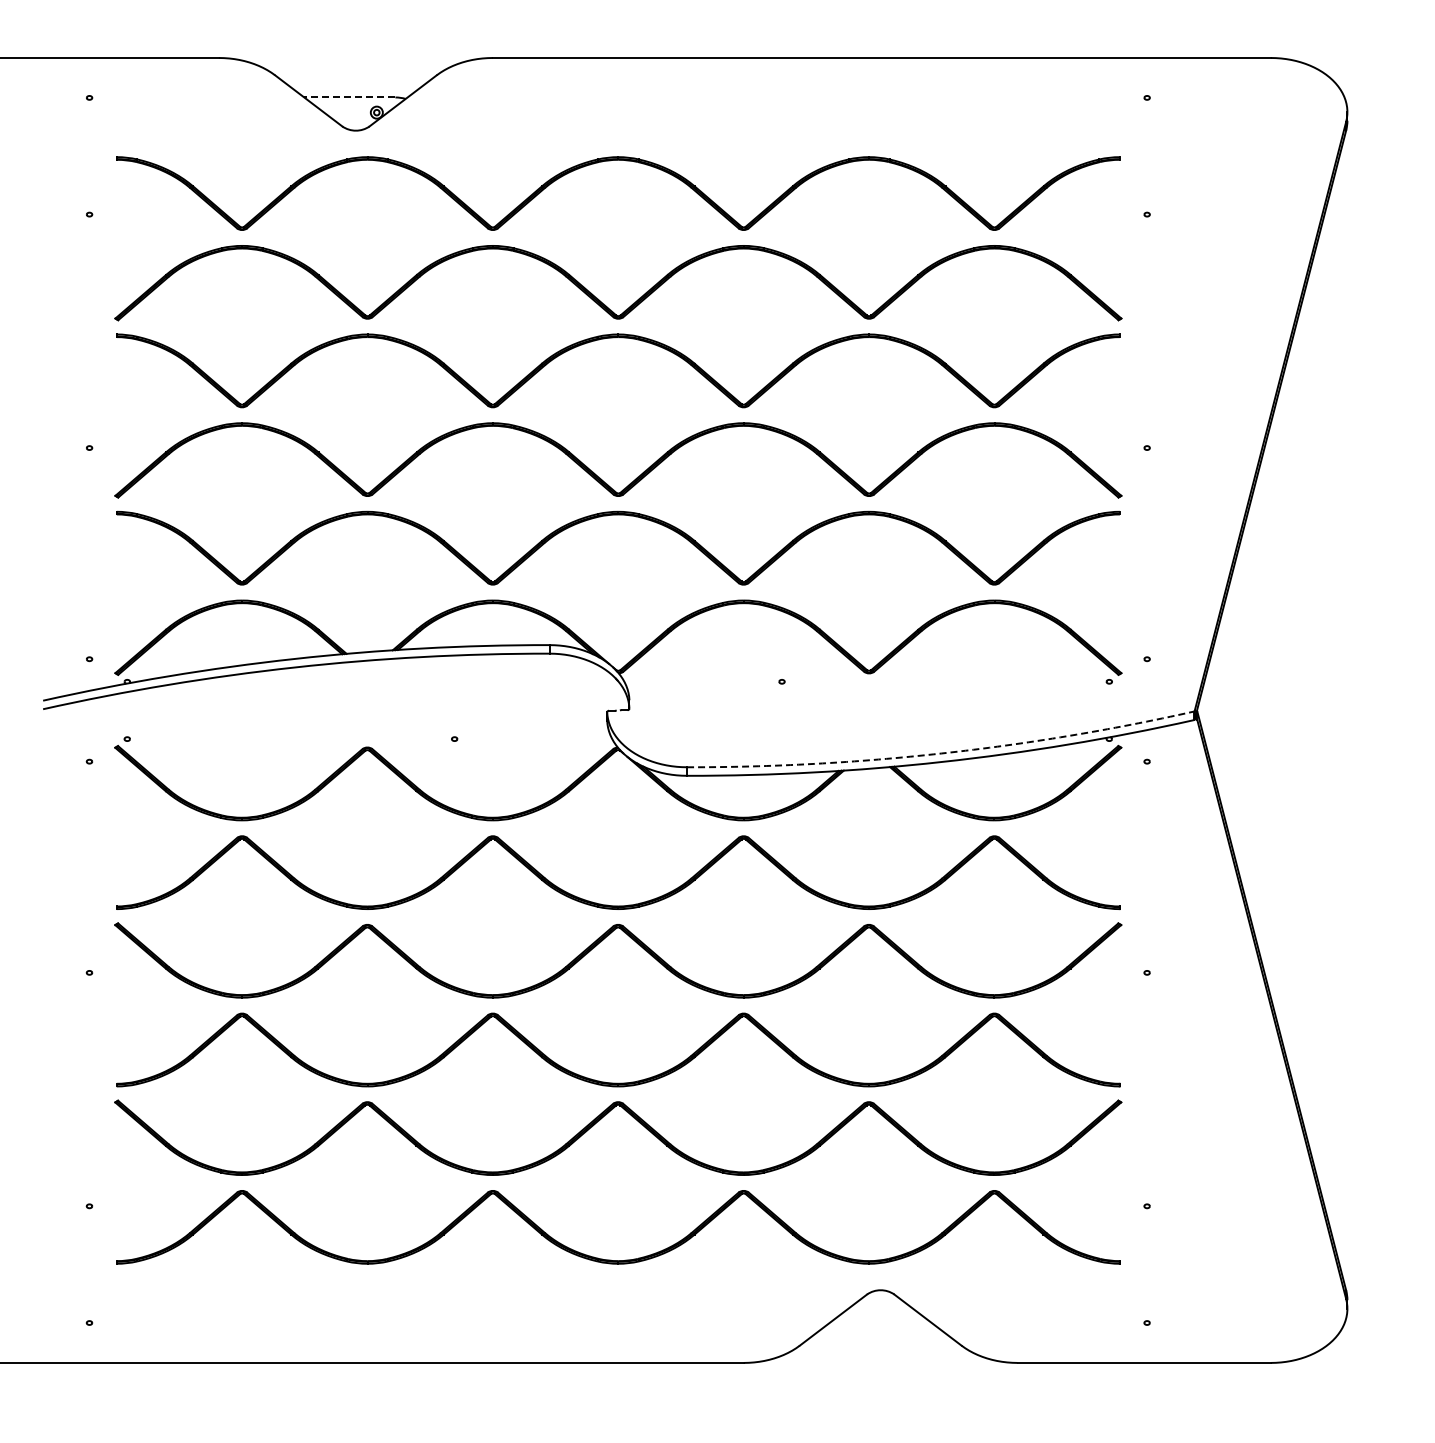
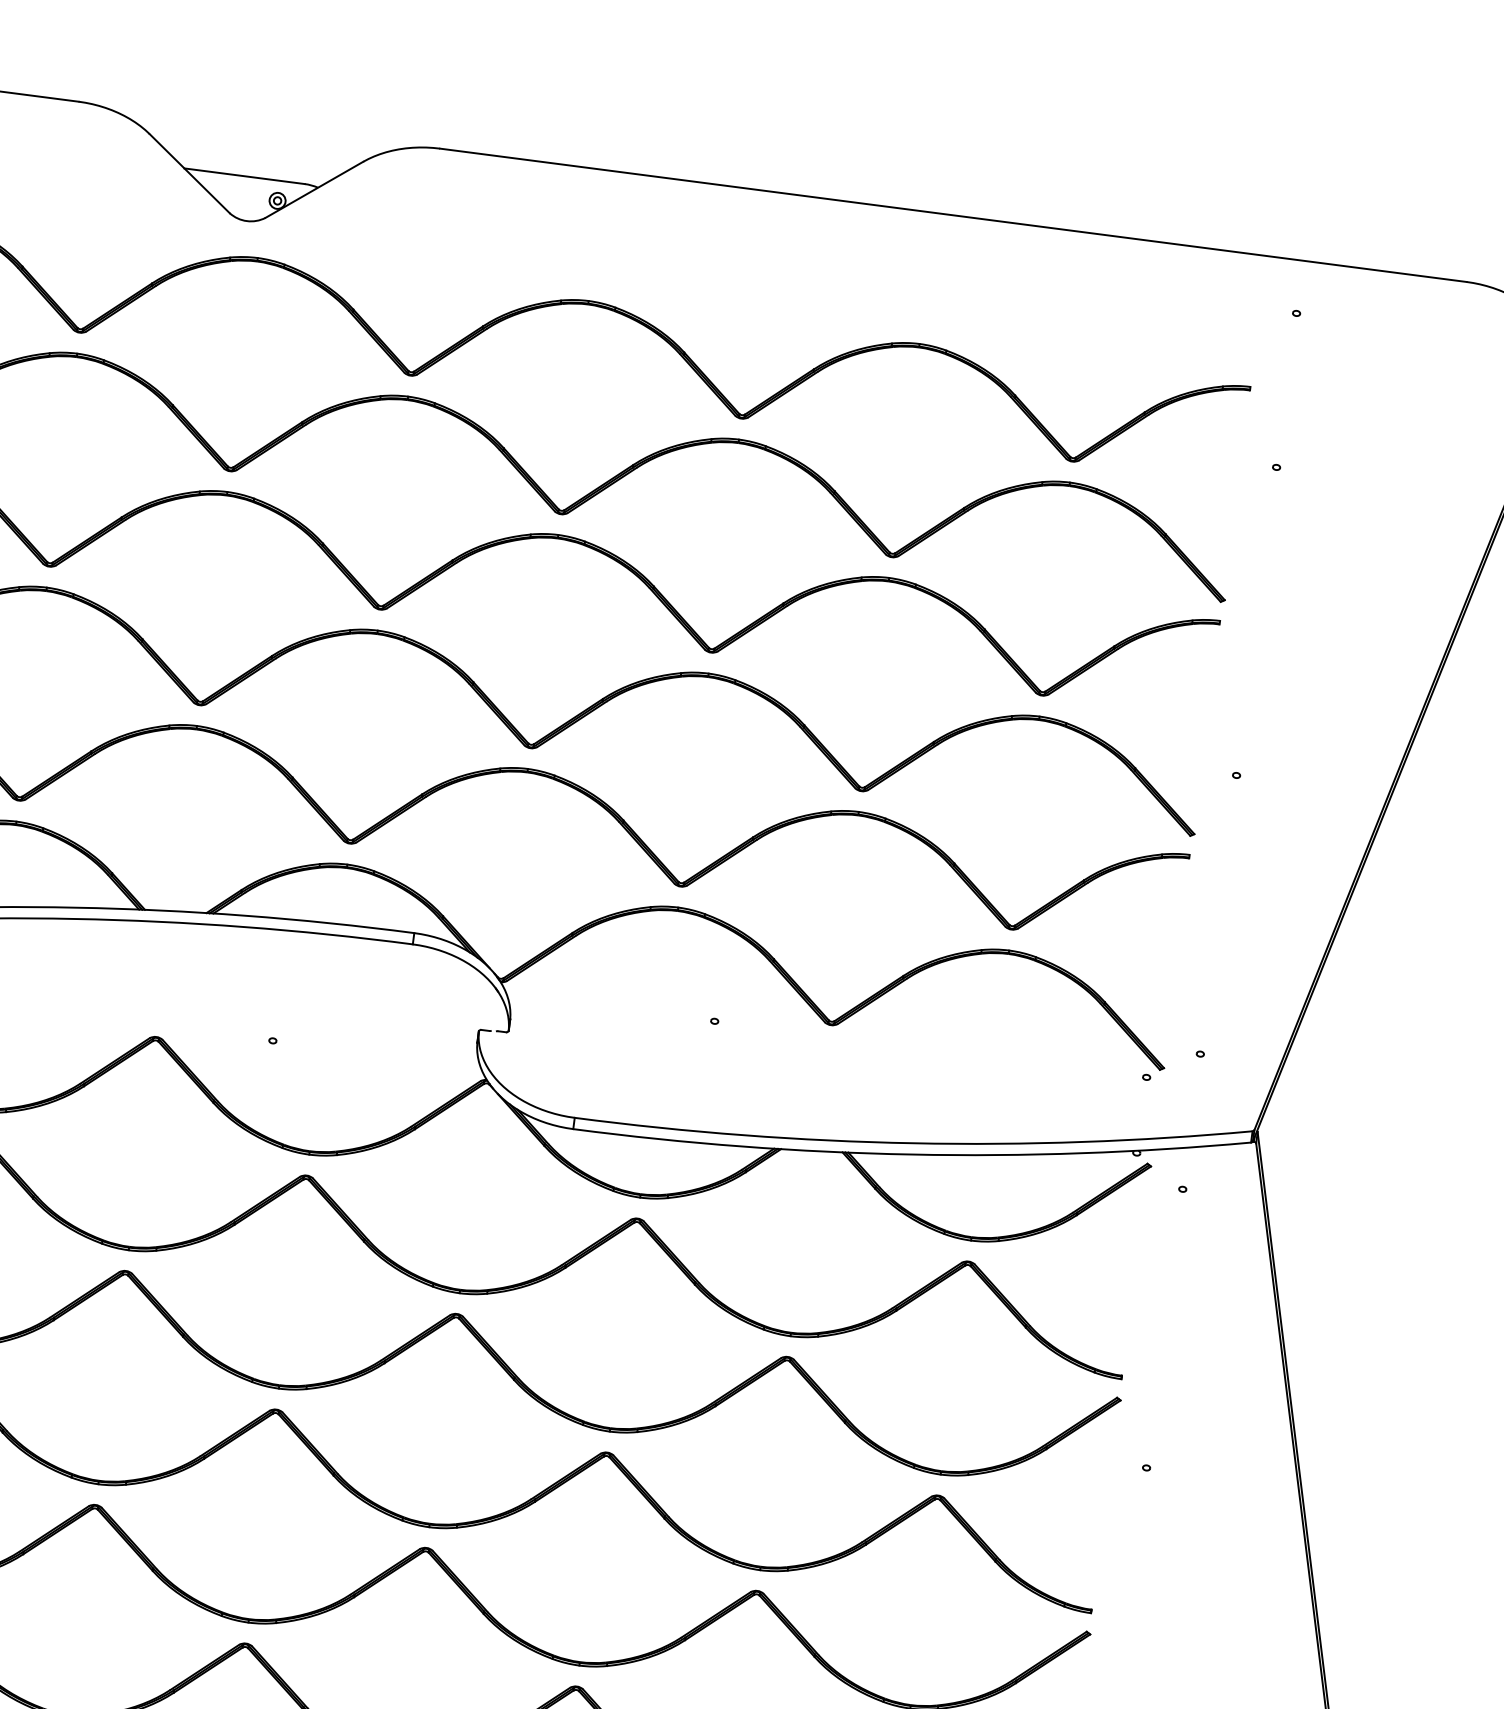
line: (349, 97) -> (244, 176), dashed -> solid
arc: (941, 753) -> (912, 1143), dashed -> solid

